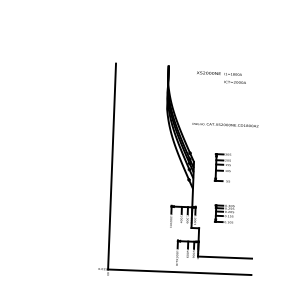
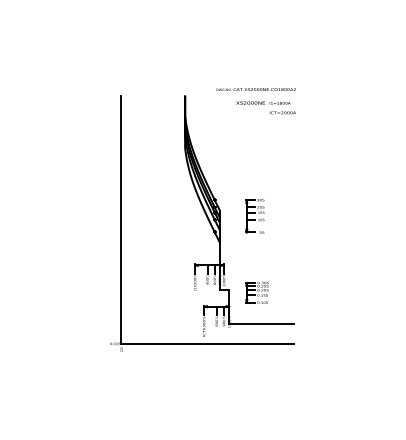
text: (220, 77) -> (265, 107), moved
text: (224, 124) -> (255, 89), moved
part: (224, 213) -> (256, 292), moved

